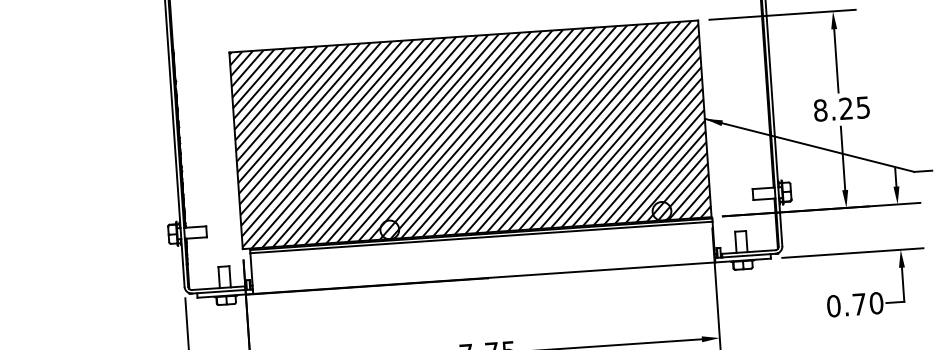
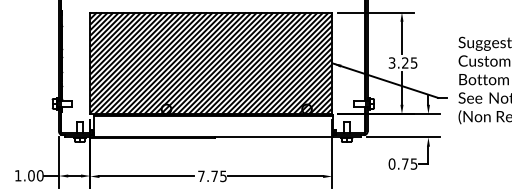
text: (819, 109) -> (391, 62), 8.25 -> 3.25
text: (875, 302) -> (413, 163), 0.70 -> 0.75

